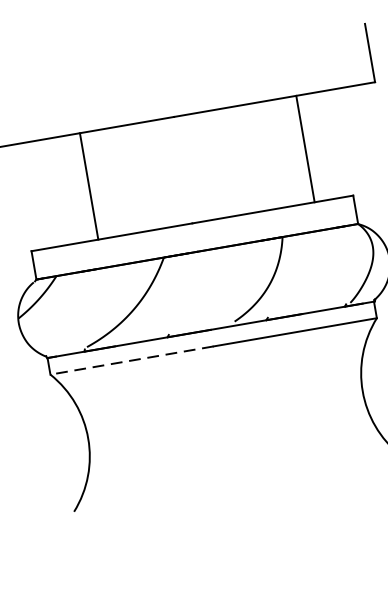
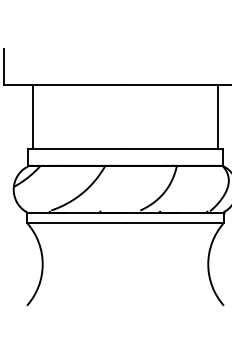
line: (305, 148) -> (218, 116), moved
line: (88, 186) -> (32, 116), moved
line: (130, 359) -> (75, 222), dashed -> solid

